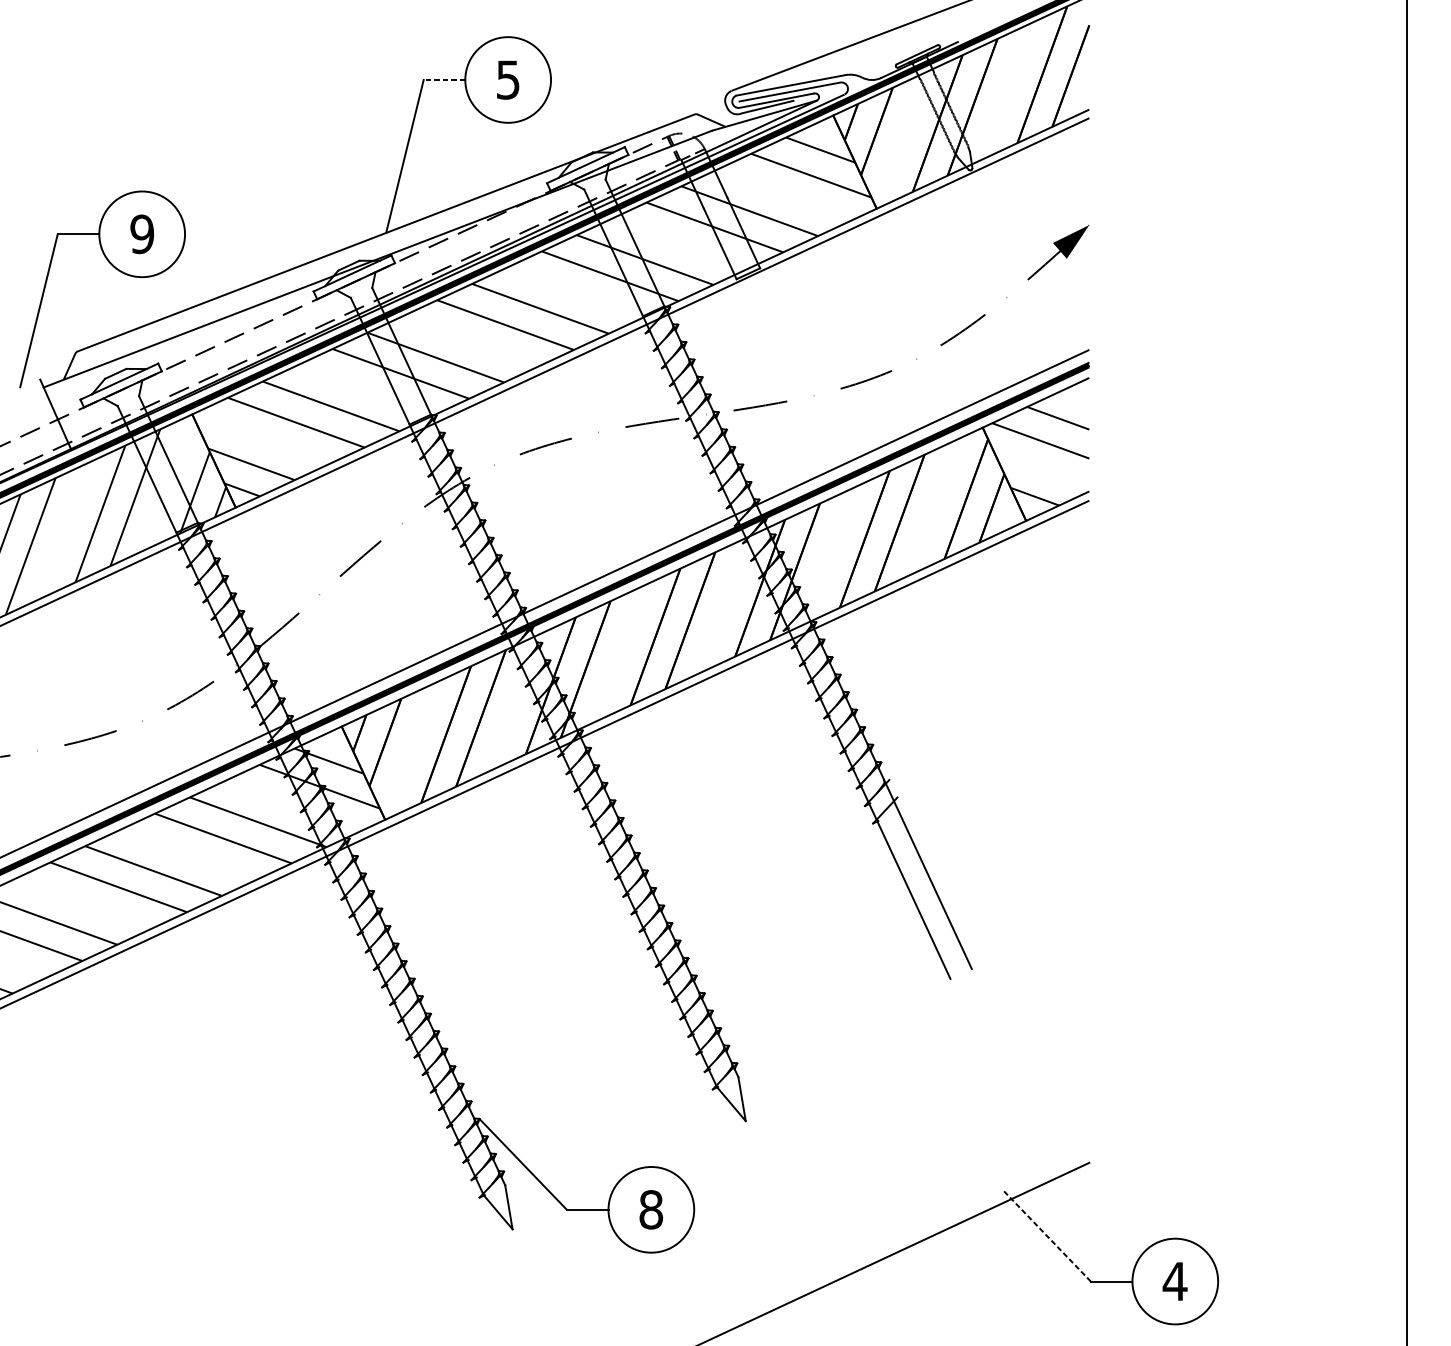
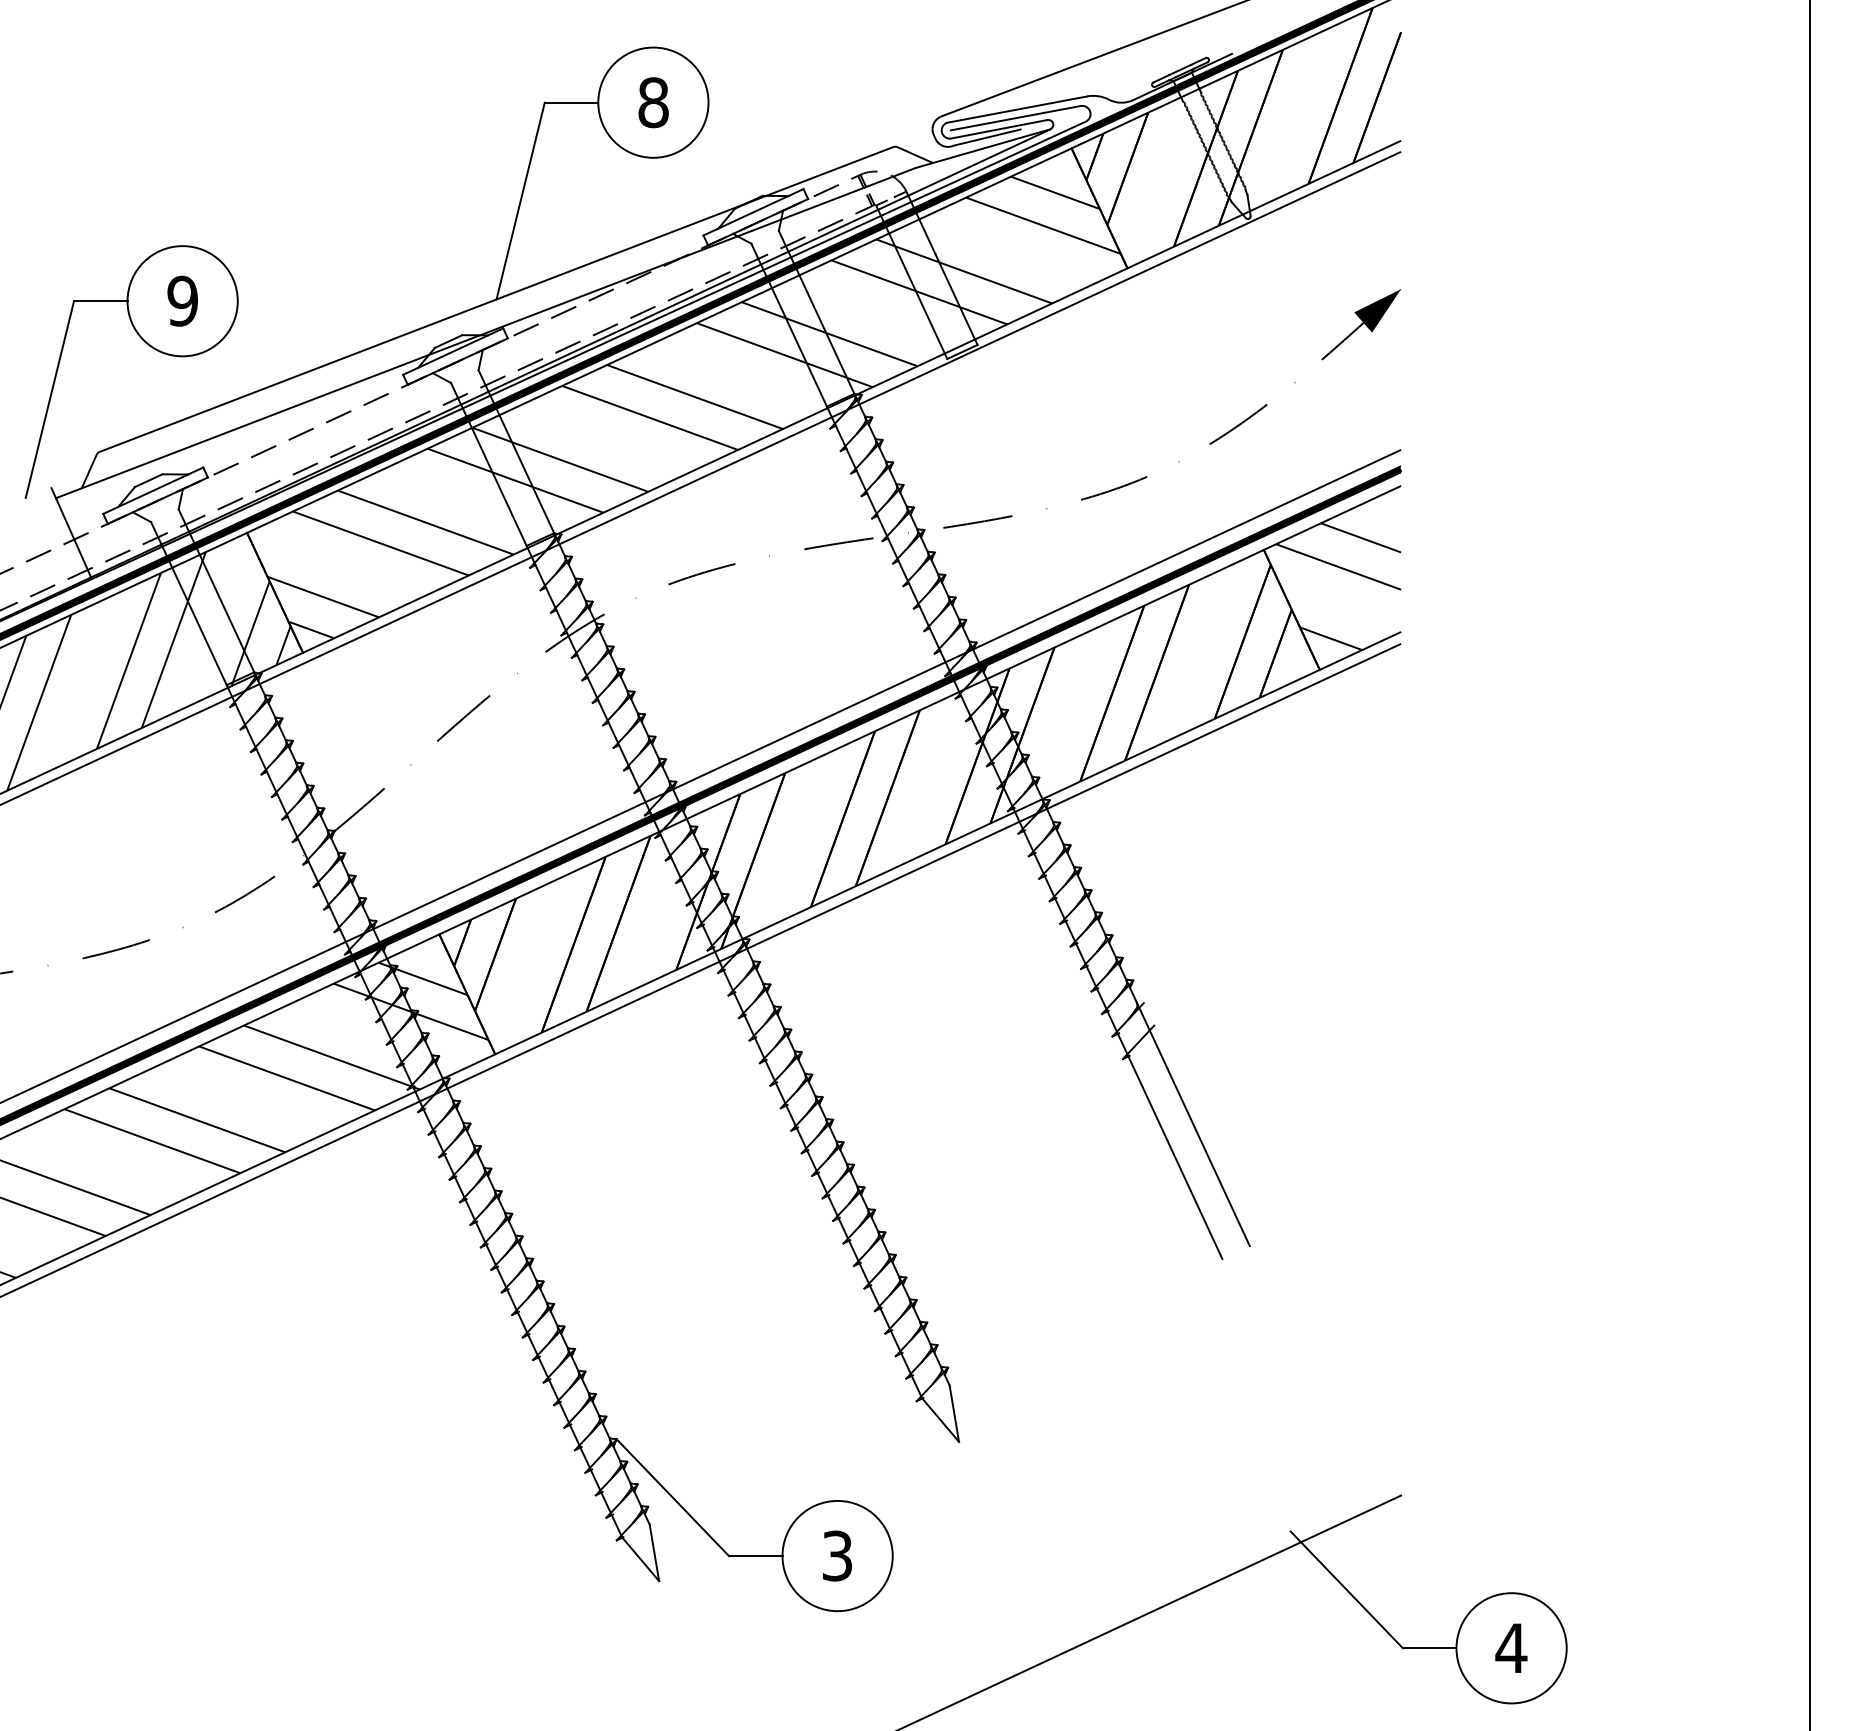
line: (444, 79) -> (571, 102), dashed -> solid
text: (508, 79) -> (653, 102), 5 -> 8
text: (651, 1209) -> (837, 1555), 8 -> 3
line: (1046, 1235) -> (1346, 1589), dashed -> solid

